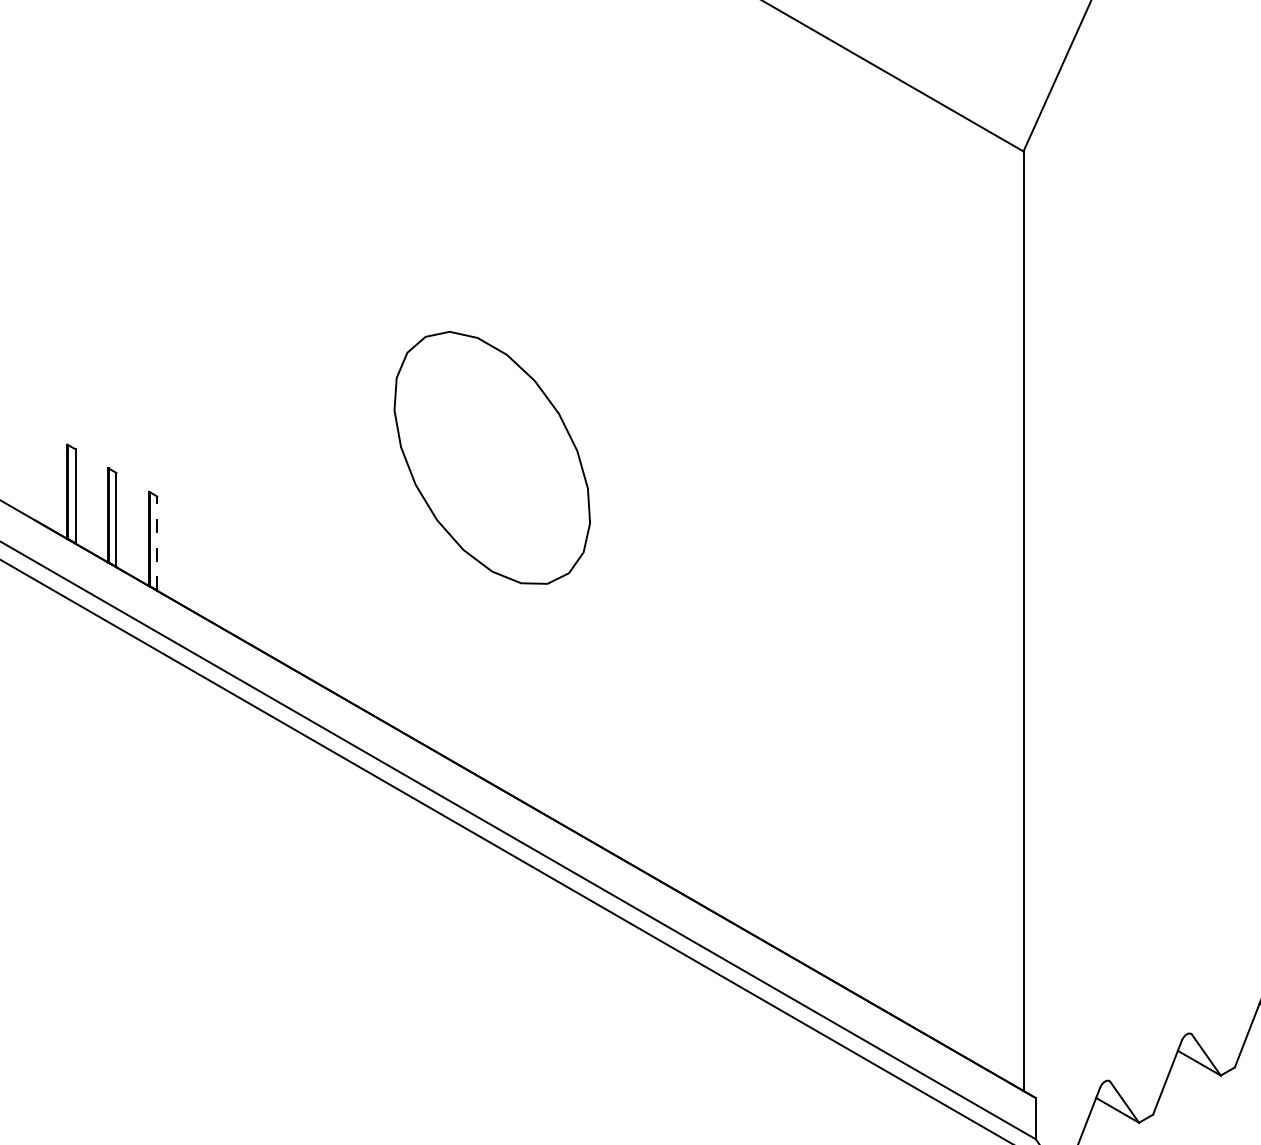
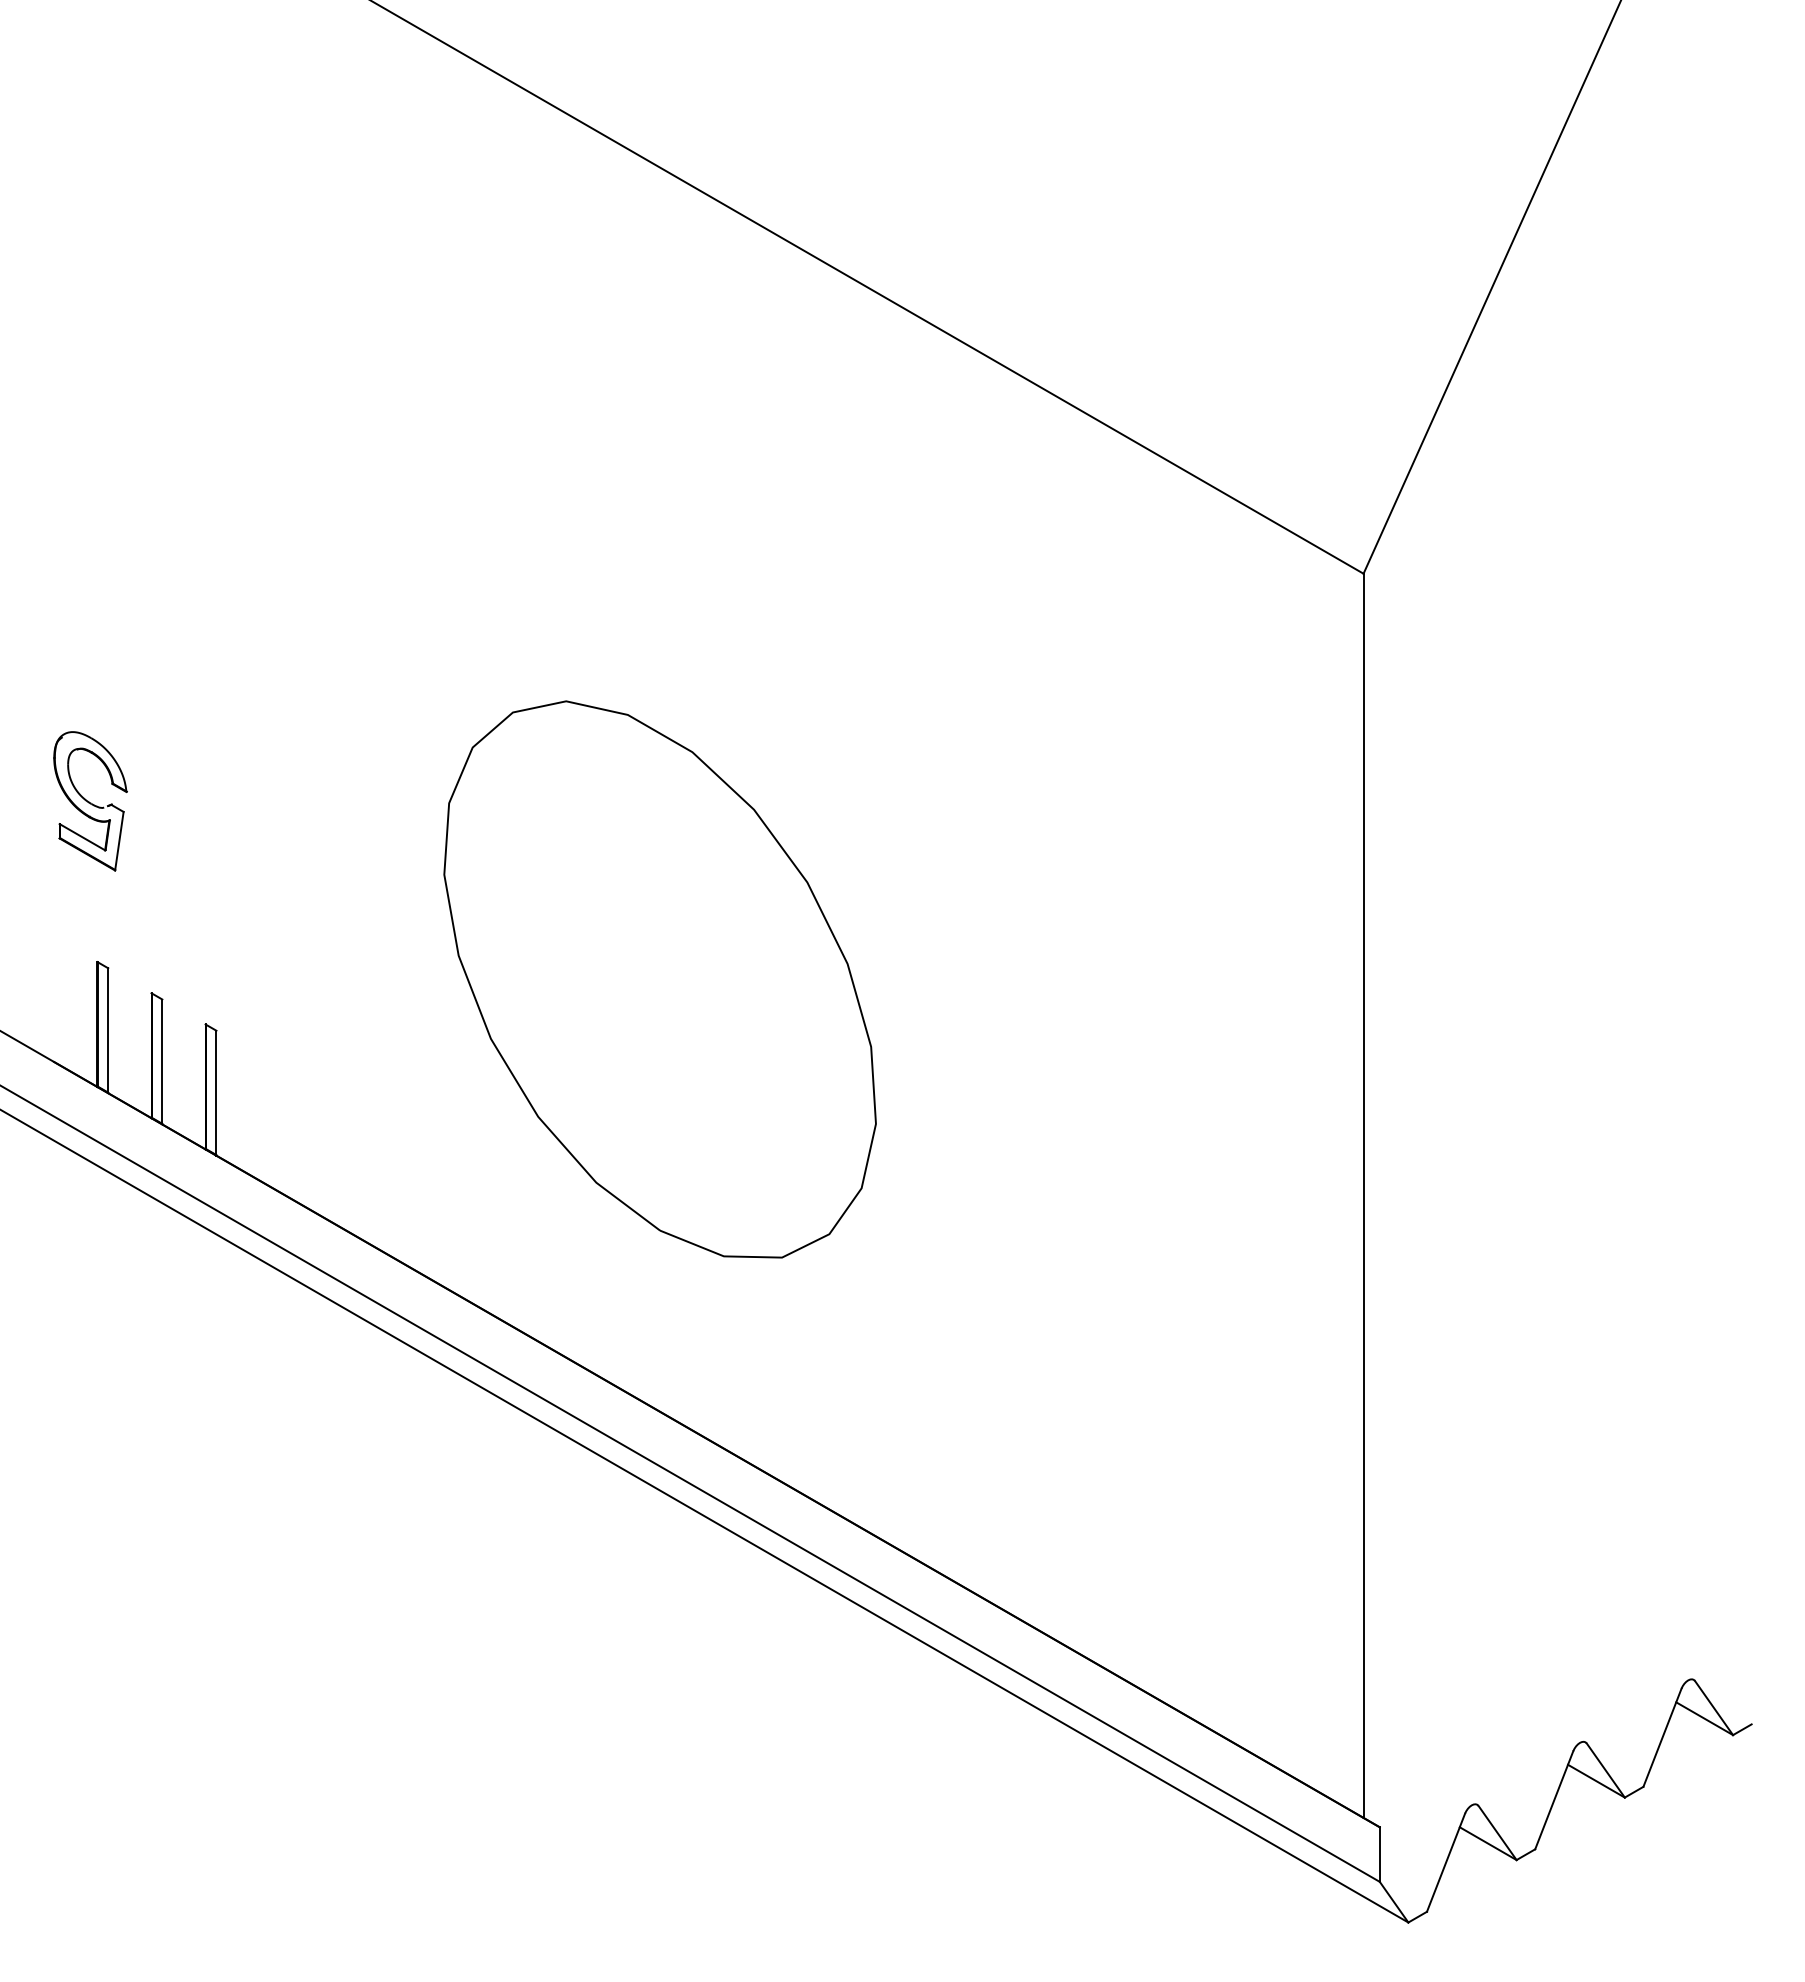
part: (62, 323) -> (90, 801), added
part: (491, 457) -> (659, 979), size x1.67
line: (157, 543) -> (216, 1092), dashed -> solid

